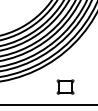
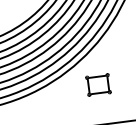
part: (65, 86) -> (98, 84), moved

